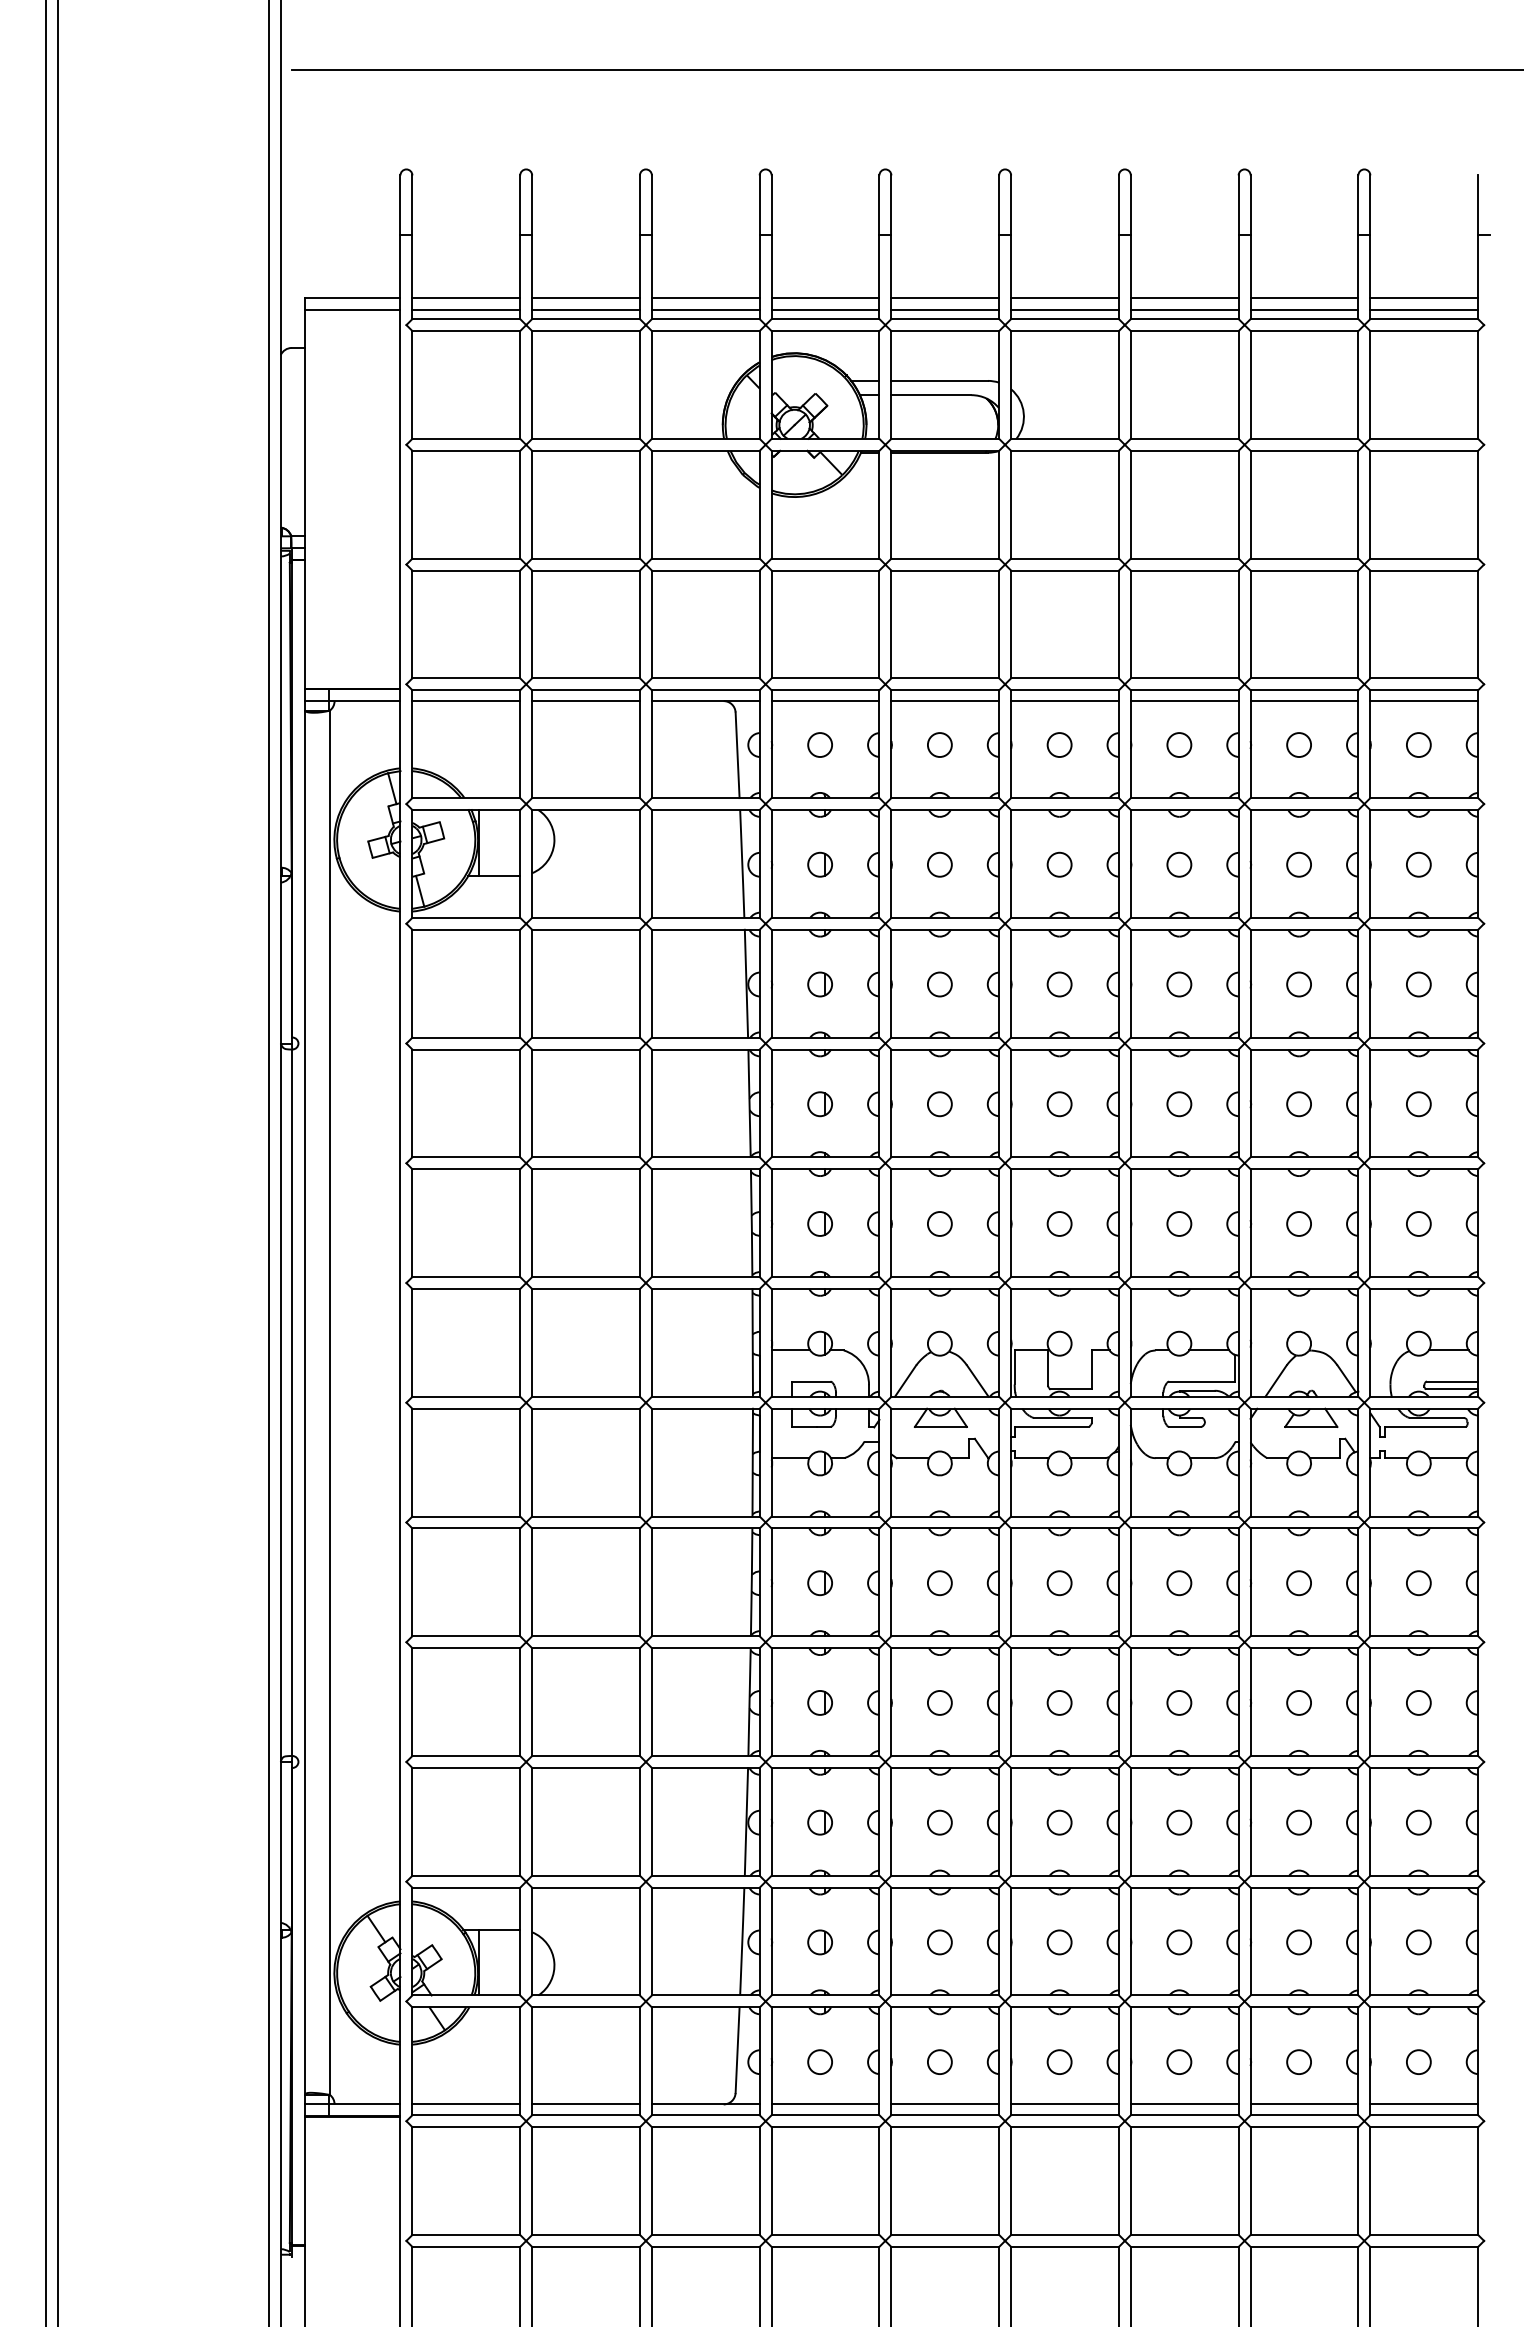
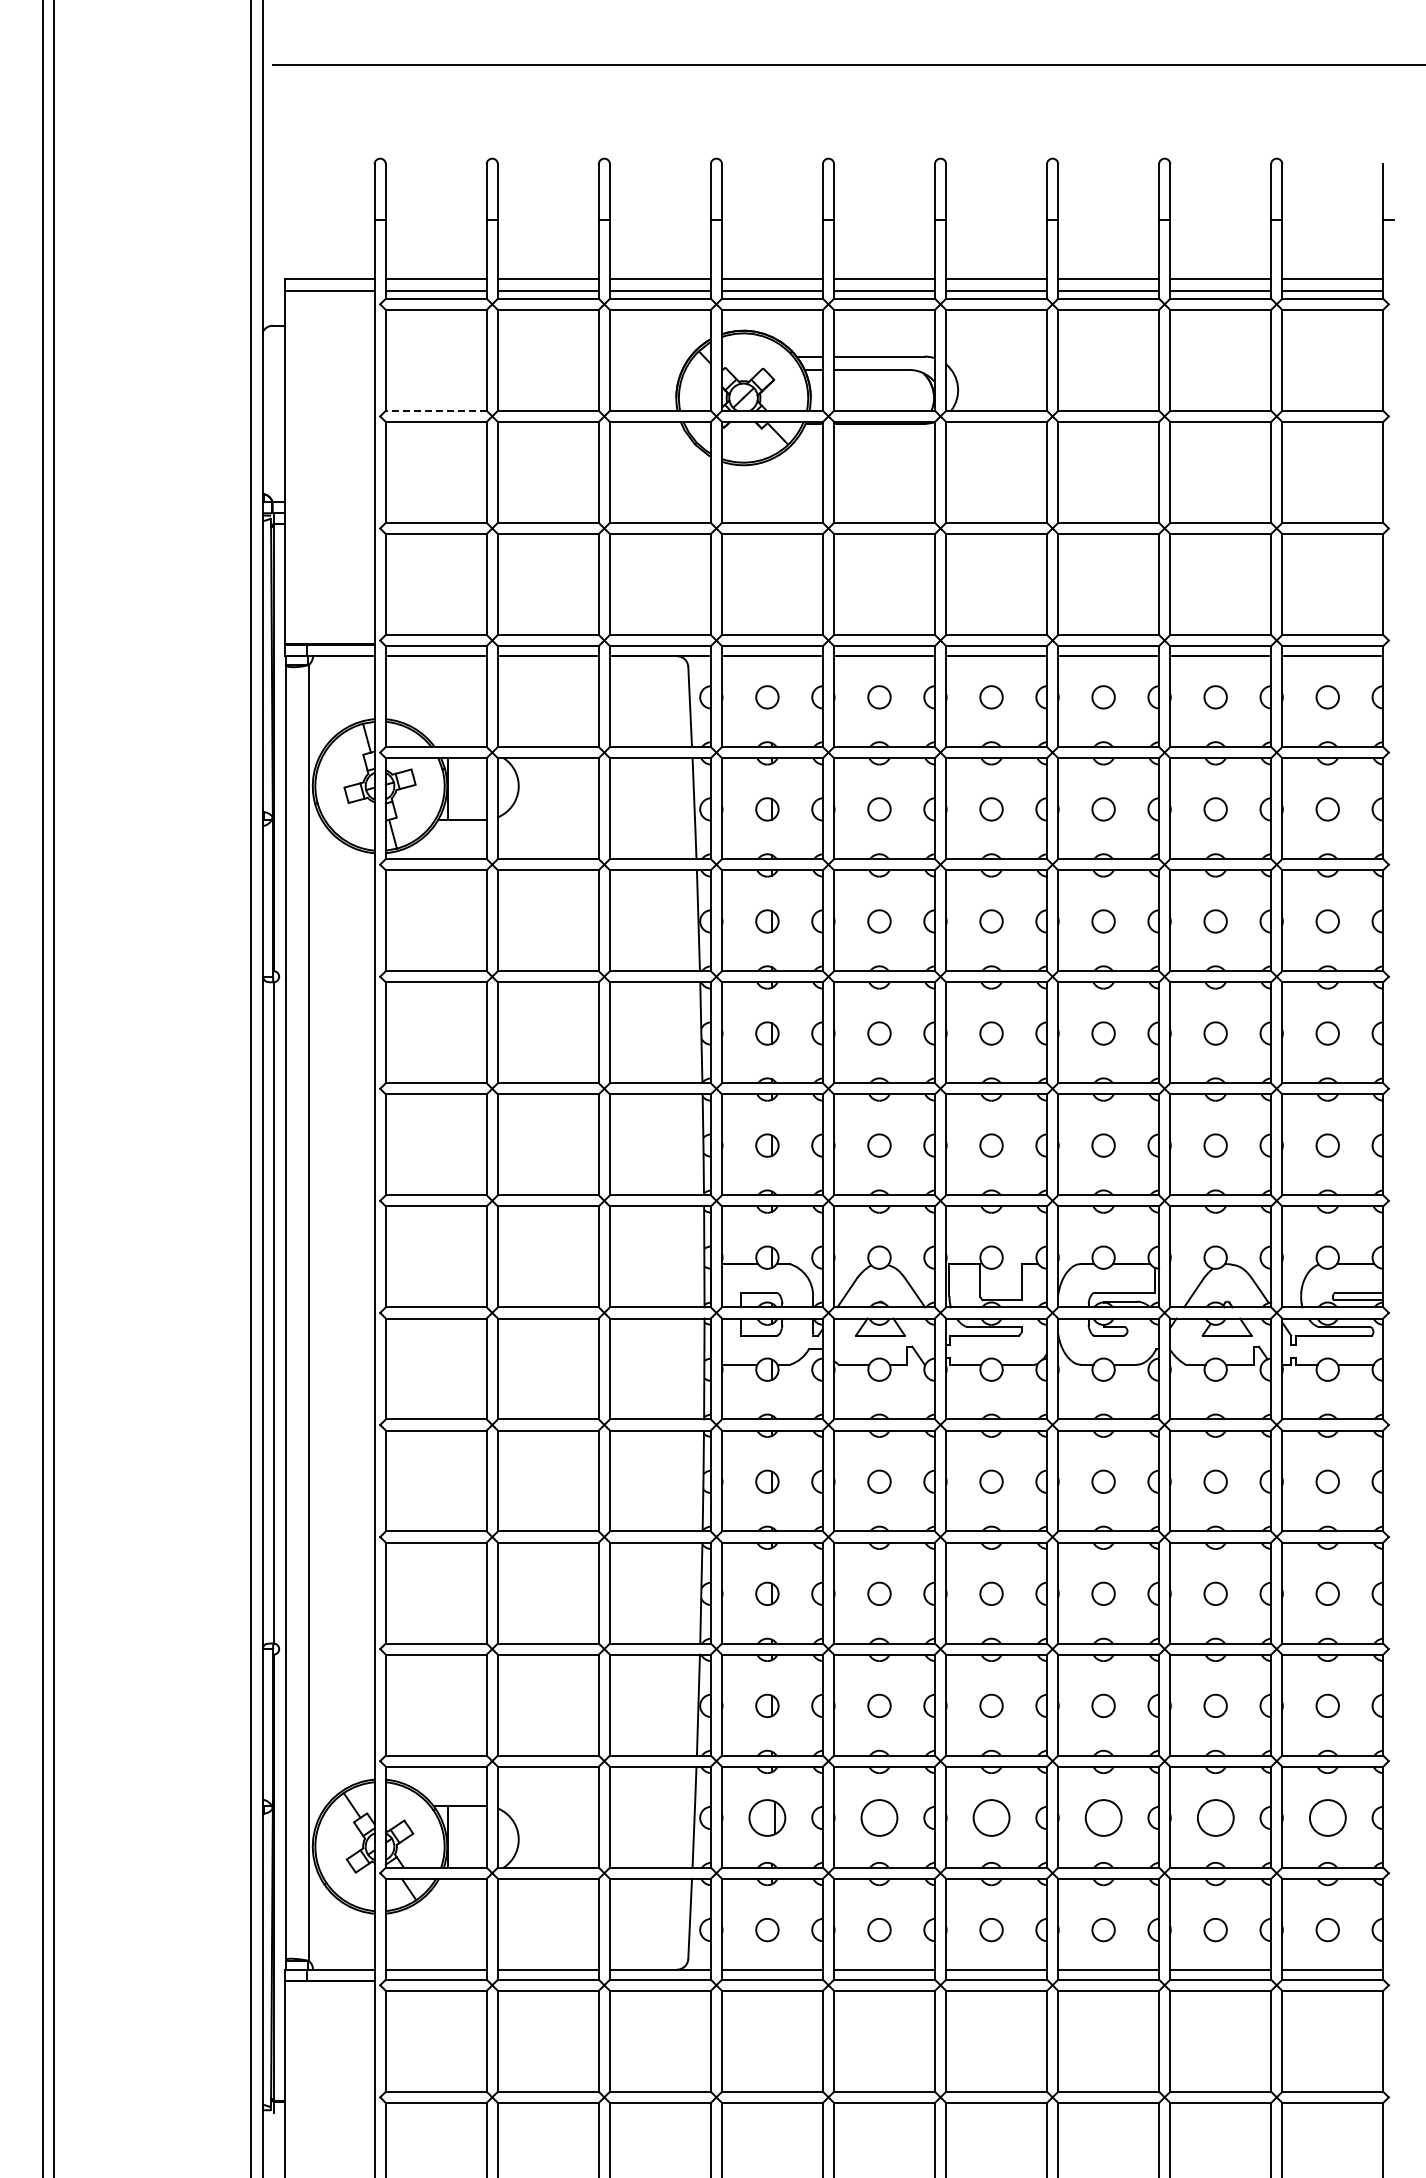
line: (465, 438) -> (435, 410), solid -> dashed
part: (820, 1941) -> (767, 1817), size x1.6
circle: (939, 1941) -> (879, 1817), size x1.6
circle: (1059, 1941) -> (991, 1817), size x1.6
circle: (1179, 1941) -> (1103, 1817), size x1.6
circle: (1298, 1941) -> (1215, 1817), size x1.6
circle: (1418, 1941) -> (1327, 1817), size x1.6

